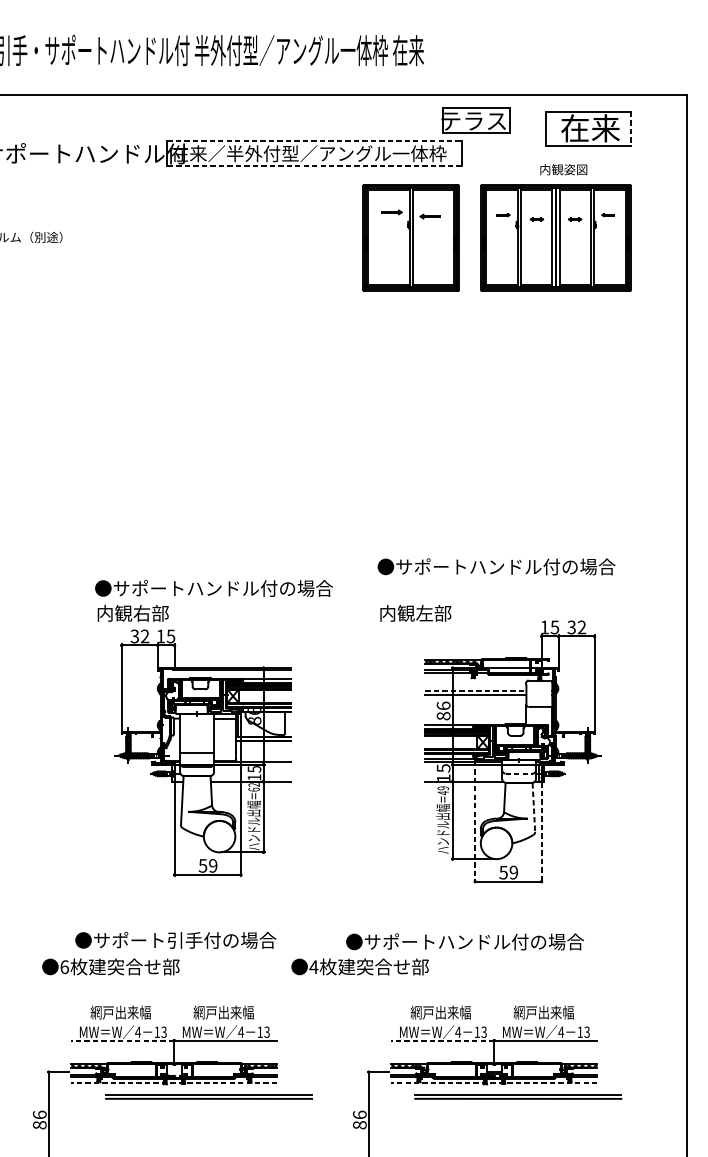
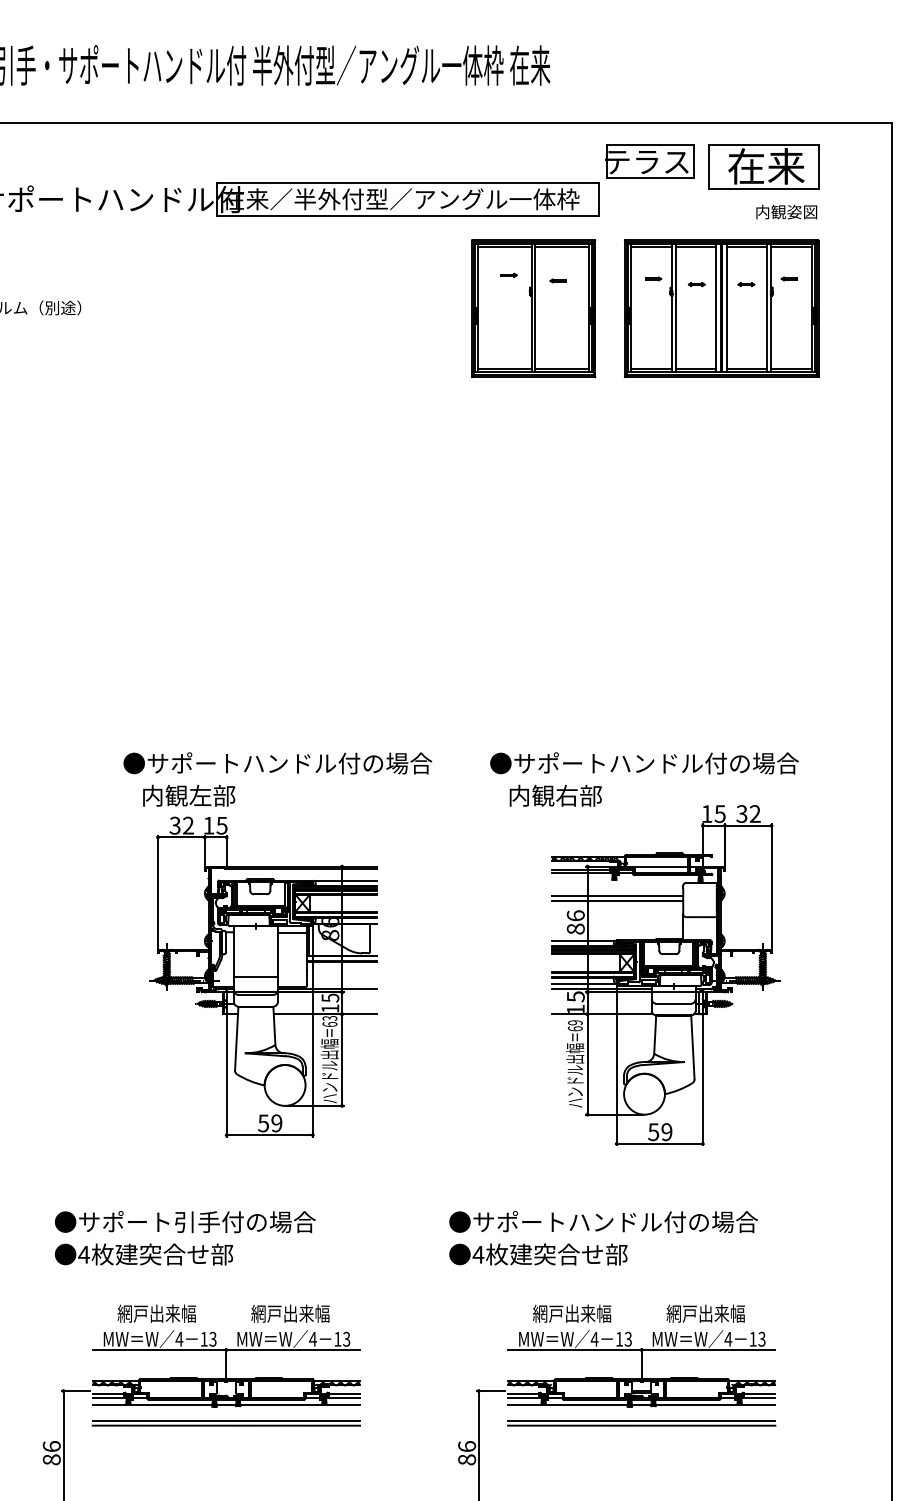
part: (475, 120) -> (649, 161), moved
line: (630, 128) -> (818, 166), dashed -> solid
line: (314, 141) -> (408, 183), dashed -> solid
line: (314, 166) -> (408, 215), dashed -> solid
text: (563, 169) -> (786, 211), moved
part: (391, 211) -> (508, 274), size x0.62
part: (429, 216) -> (557, 280), size x0.62
text: (496, 566) -> (644, 763), moved
text: (139, 613) -> (181, 795), 内観右部 -> 内観左部
text: (421, 613) -> (547, 795), 内観左部 -> 内観右部
line: (475, 691) -> (617, 896), dashed -> solid
line: (518, 773) -> (673, 1003), dashed -> solid
text: (254, 785) -> (330, 1018), 62 -> 63
text: (442, 792) -> (574, 1028), 49 -> 69
line: (533, 807) -> (692, 1047), dashed -> solid
line: (474, 822) -> (616, 1066), dashed -> solid
line: (541, 832) -> (702, 1080), dashed -> solid
text: (175, 940) -> (184, 1222), moved
text: (64, 966) -> (84, 1254), 6 -> 4
text: (360, 966) -> (538, 1254), moved
line: (122, 1040) -> (159, 1350), dashed -> solid
line: (442, 1040) -> (574, 1350), dashed -> solid
line: (174, 1083) -> (226, 1405), dashed -> solid
line: (494, 1083) -> (641, 1405), dashed -> solid
part: (208, 1097) -> (225, 1423), moved
part: (518, 1097) -> (641, 1423), moved

